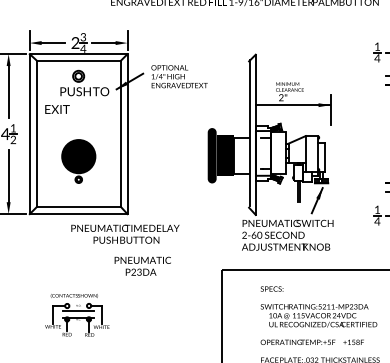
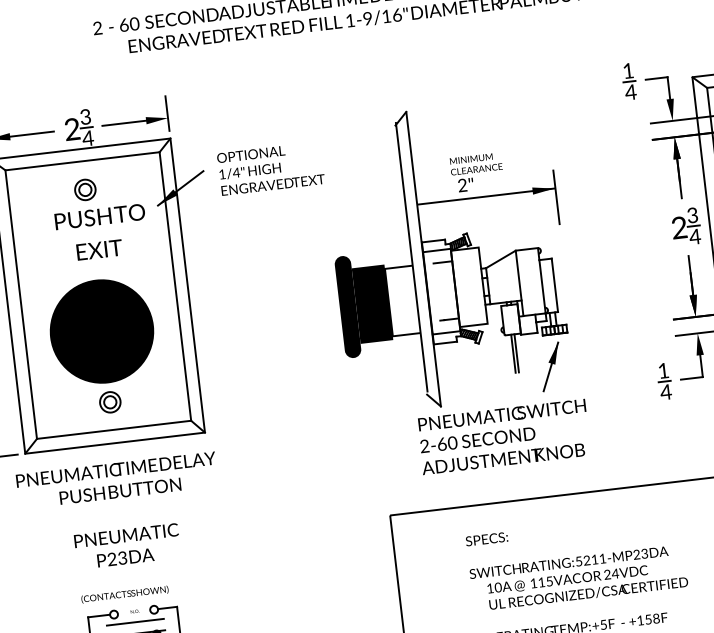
text: (57, 109) -> (99, 250), moved
part: (78, 161) -> (103, 346), size x1.67
text: (125, 233) -> (117, 479), moved
text: (142, 265) -> (126, 545), moved

